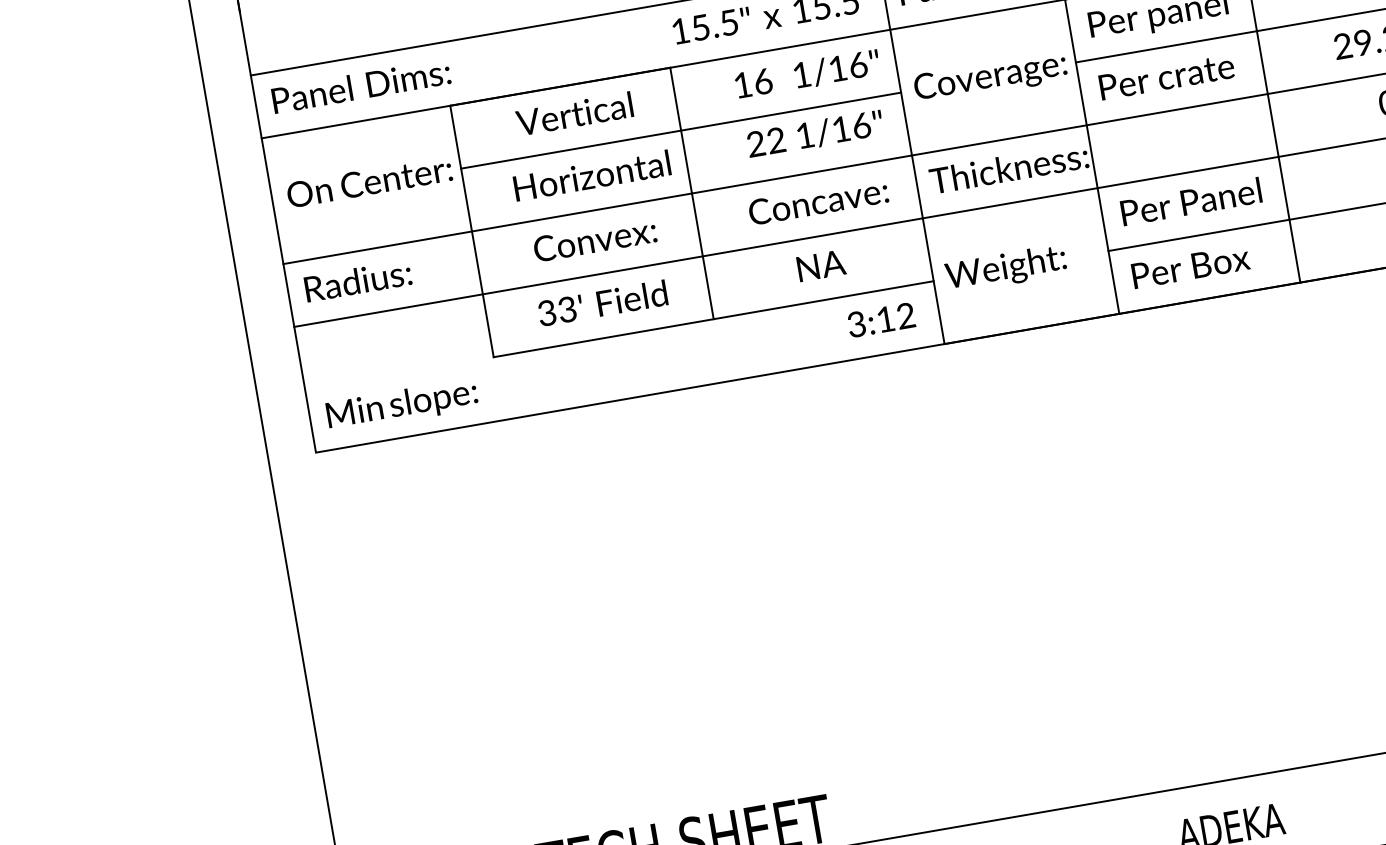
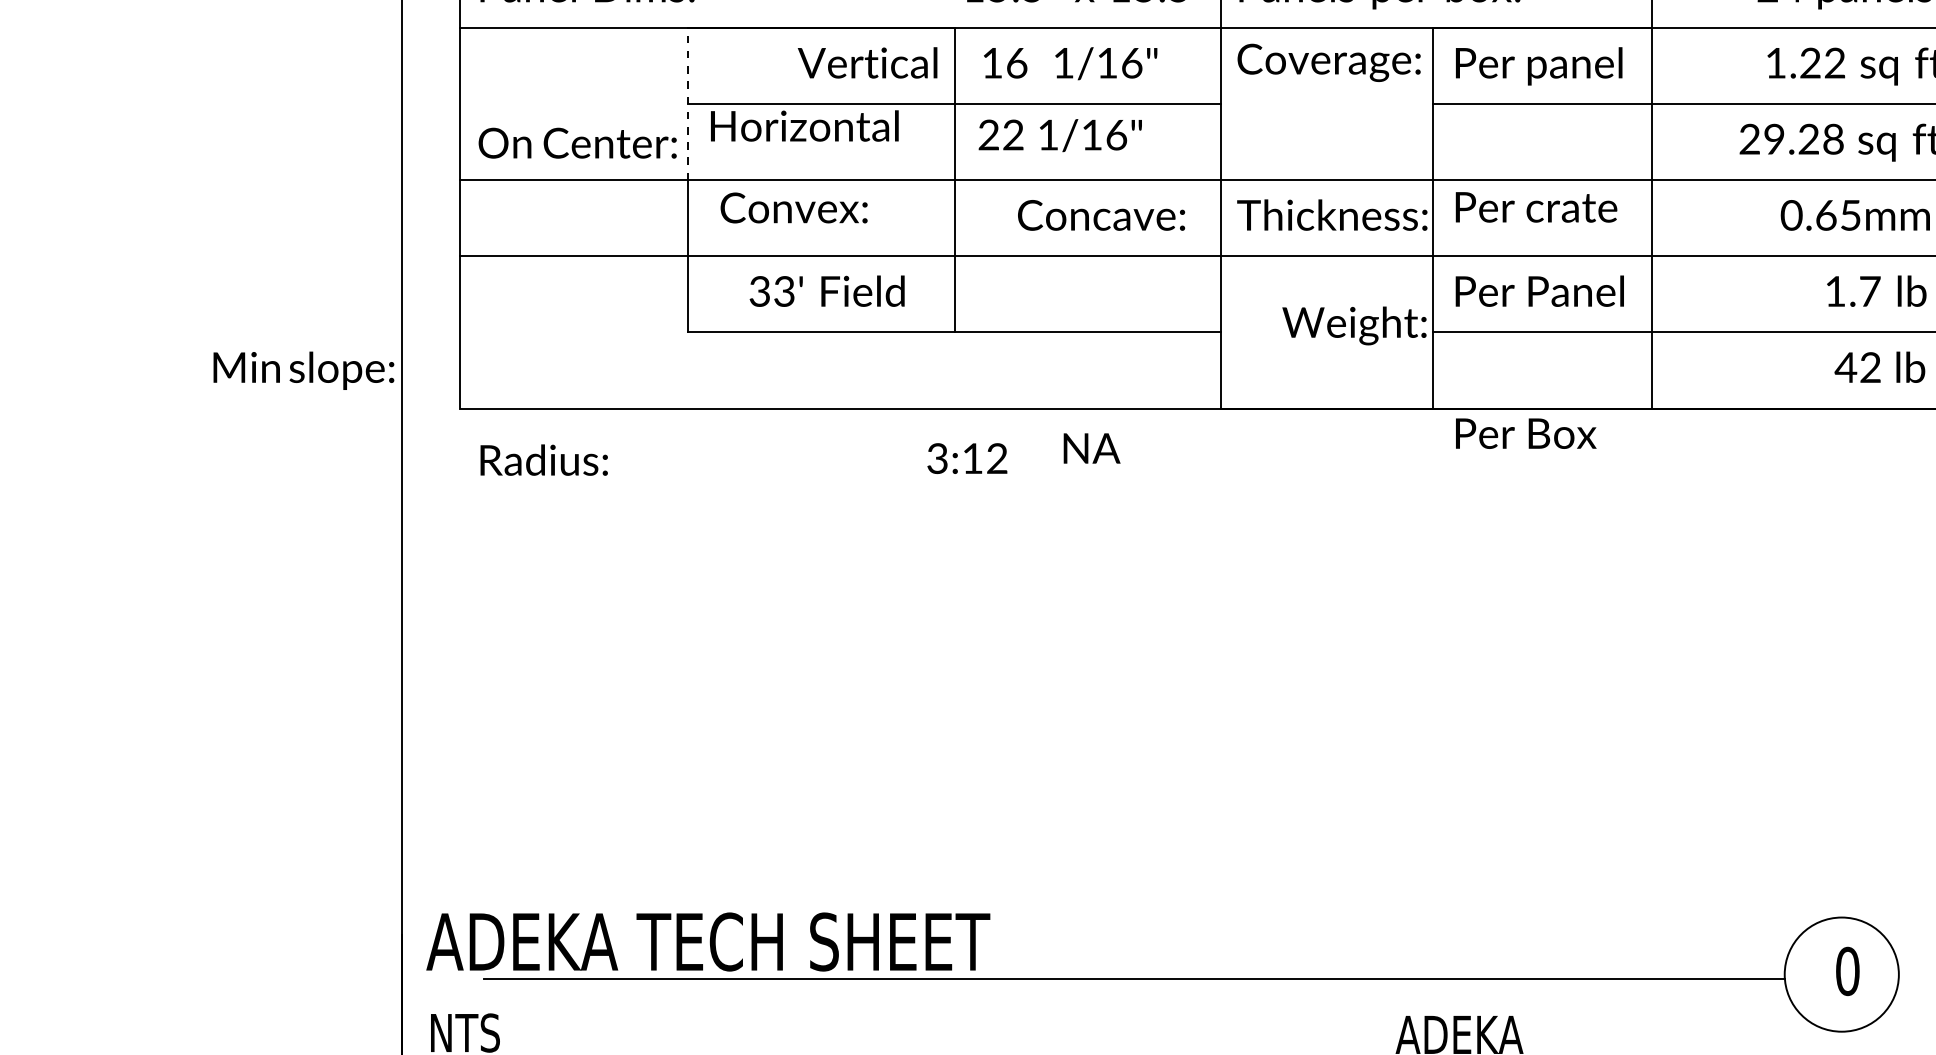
text: (807, 74) -> (1070, 63), moved
text: (1166, 76) -> (1536, 207), moved
text: (990, 77) -> (1328, 62), moved
text: (574, 113) -> (867, 62), moved
text: (814, 134) -> (1059, 135), moved
line: (461, 168) -> (688, 103), solid -> dashed
text: (591, 175) -> (804, 125), moved
text: (369, 181) -> (577, 142), moved
text: (594, 239) -> (793, 207), moved
text: (821, 265) -> (1091, 448), moved
text: (1191, 266) -> (1526, 433), moved
text: (1006, 268) -> (1354, 325), moved
text: (357, 280) -> (543, 459), moved
text: (881, 320) -> (967, 458), moved
text: (401, 405) -> (303, 370), moved

